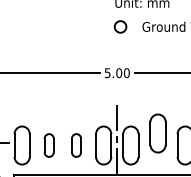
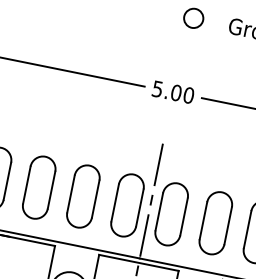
part: (157, 133) -> (214, 223), moved
part: (48, 145) -> (37, 187), size x1.67
part: (76, 145) -> (83, 196), size x1.67

